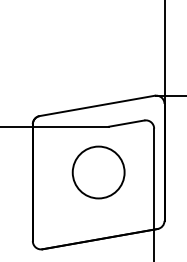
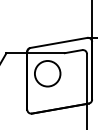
circle: (98, 171) -> (47, 73), moved

